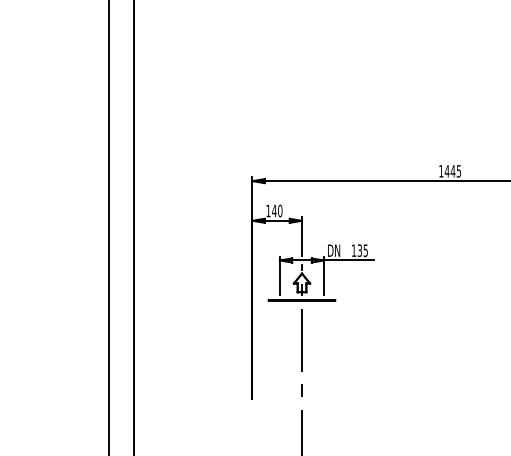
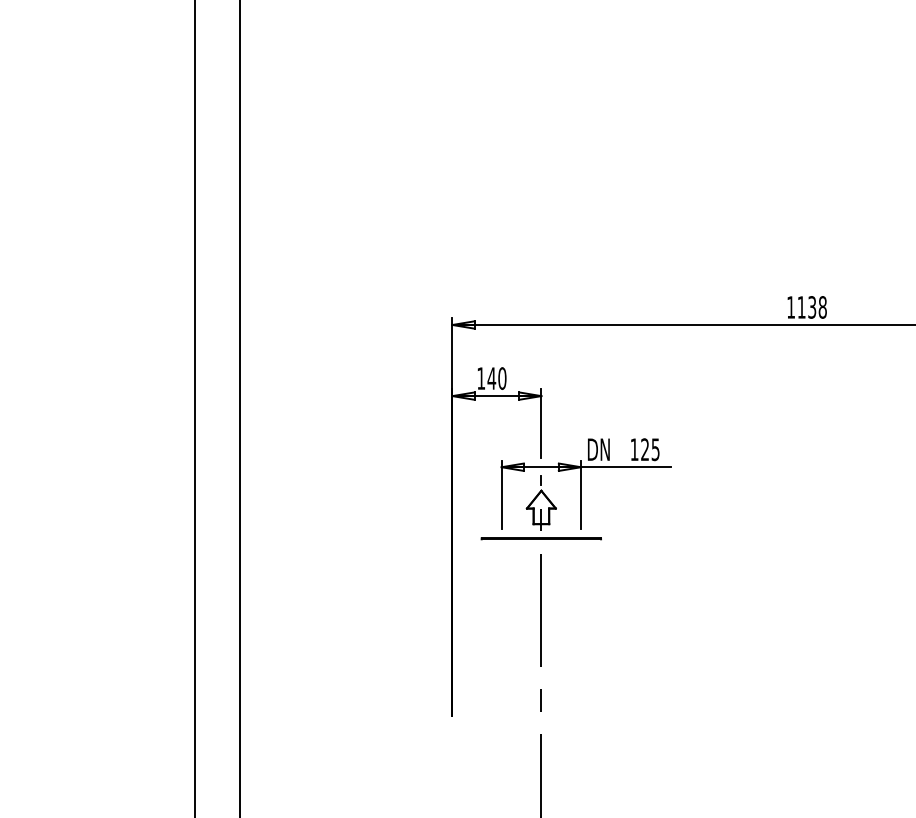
text: (452, 171) -> (811, 307), 1445 -> 1138
text: (359, 251) -> (644, 451), 135 -> 125

